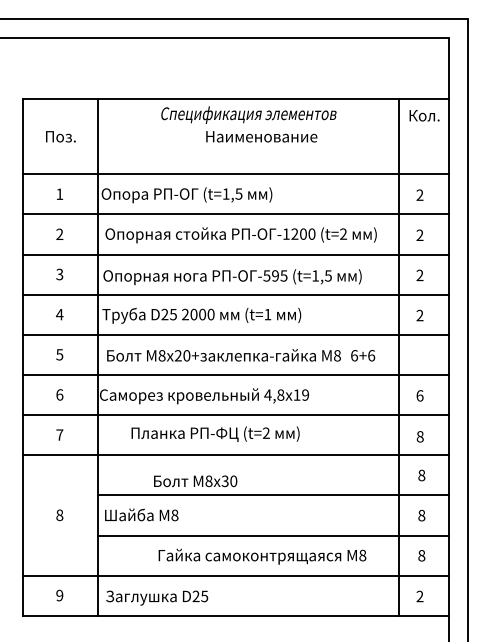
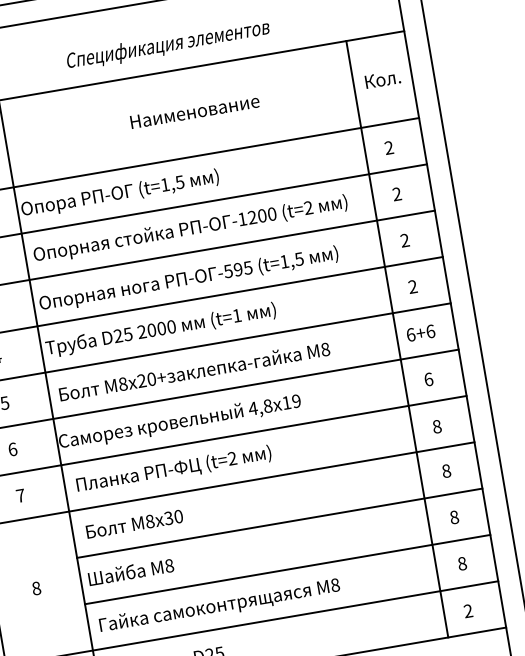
text: (248, 114) -> (167, 44), moved
text: (424, 115) -> (382, 79), moved
text: (363, 355) -> (421, 332), moved
text: (215, 433) -> (173, 469), moved
text: (195, 481) -> (134, 524), moved
text: (262, 556) -> (219, 606), moved

